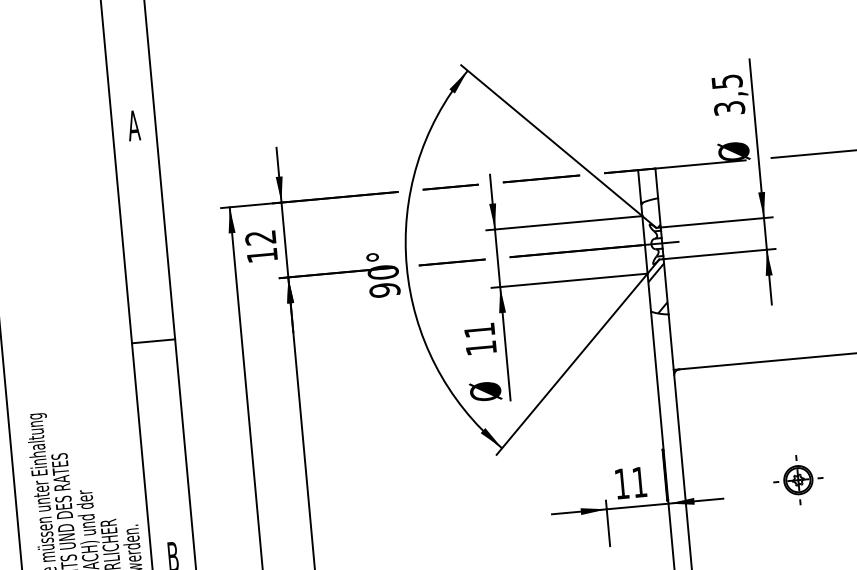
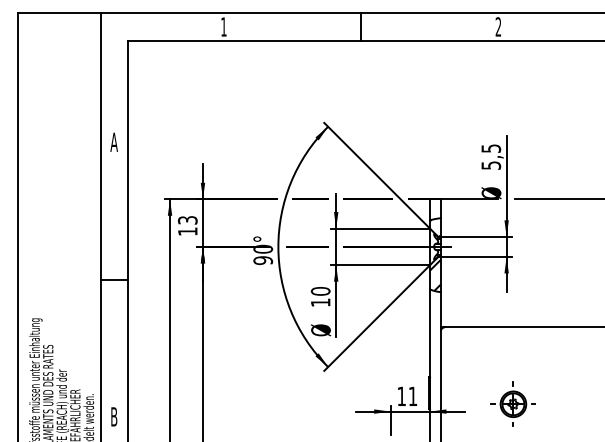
text: (728, 108) -> (490, 165), 3,5 -> 5,5
text: (260, 238) -> (187, 220), 12 -> 13
text: (479, 330) -> (320, 291), 11 -> 10
part: (797, 479) -> (512, 403), size x1.43

